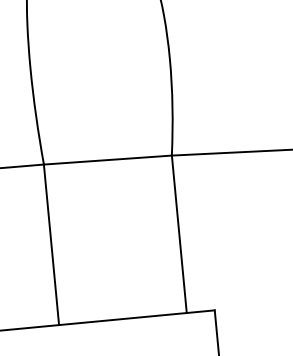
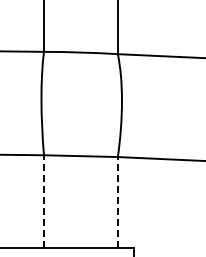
line: (178, 234) -> (117, 202), solid -> dashed
line: (50, 244) -> (43, 201), solid -> dashed

